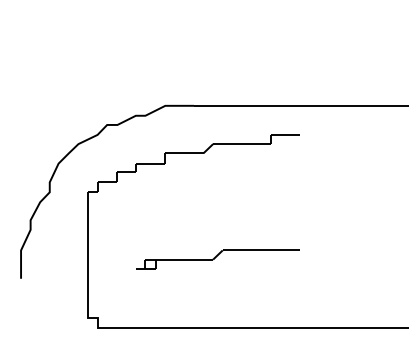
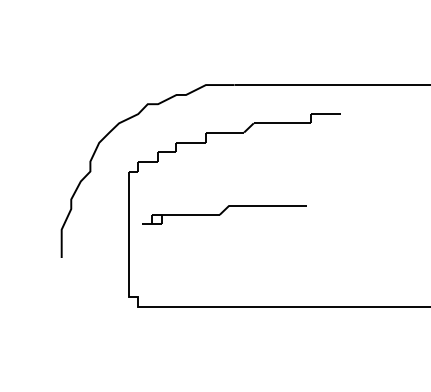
part: (217, 259) -> (224, 214), moved

